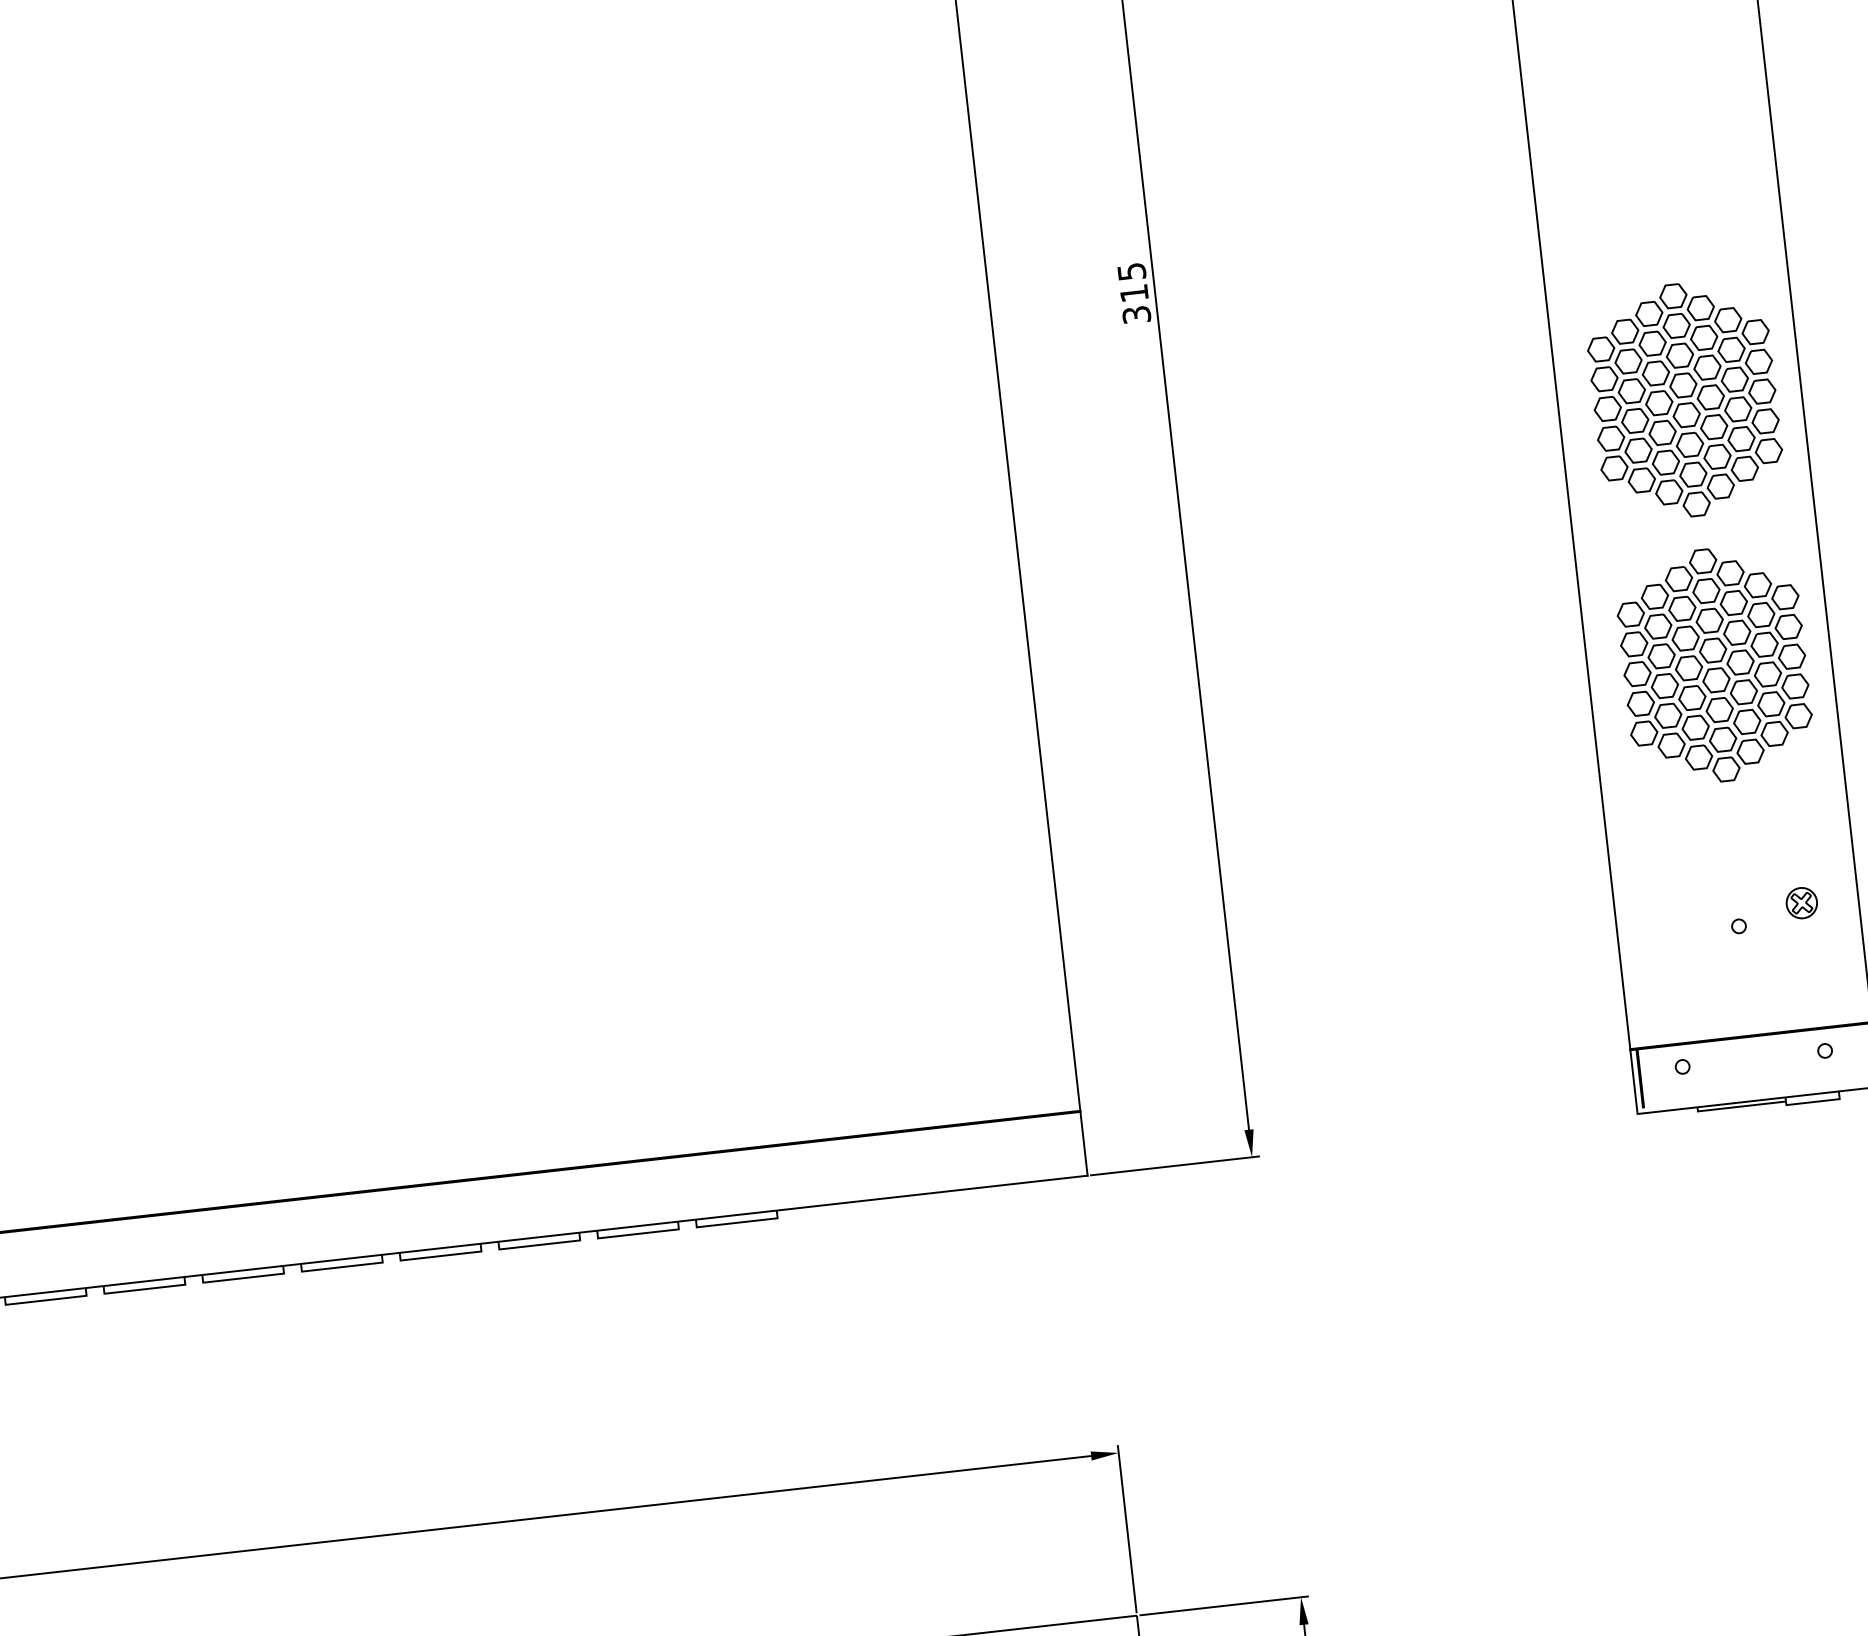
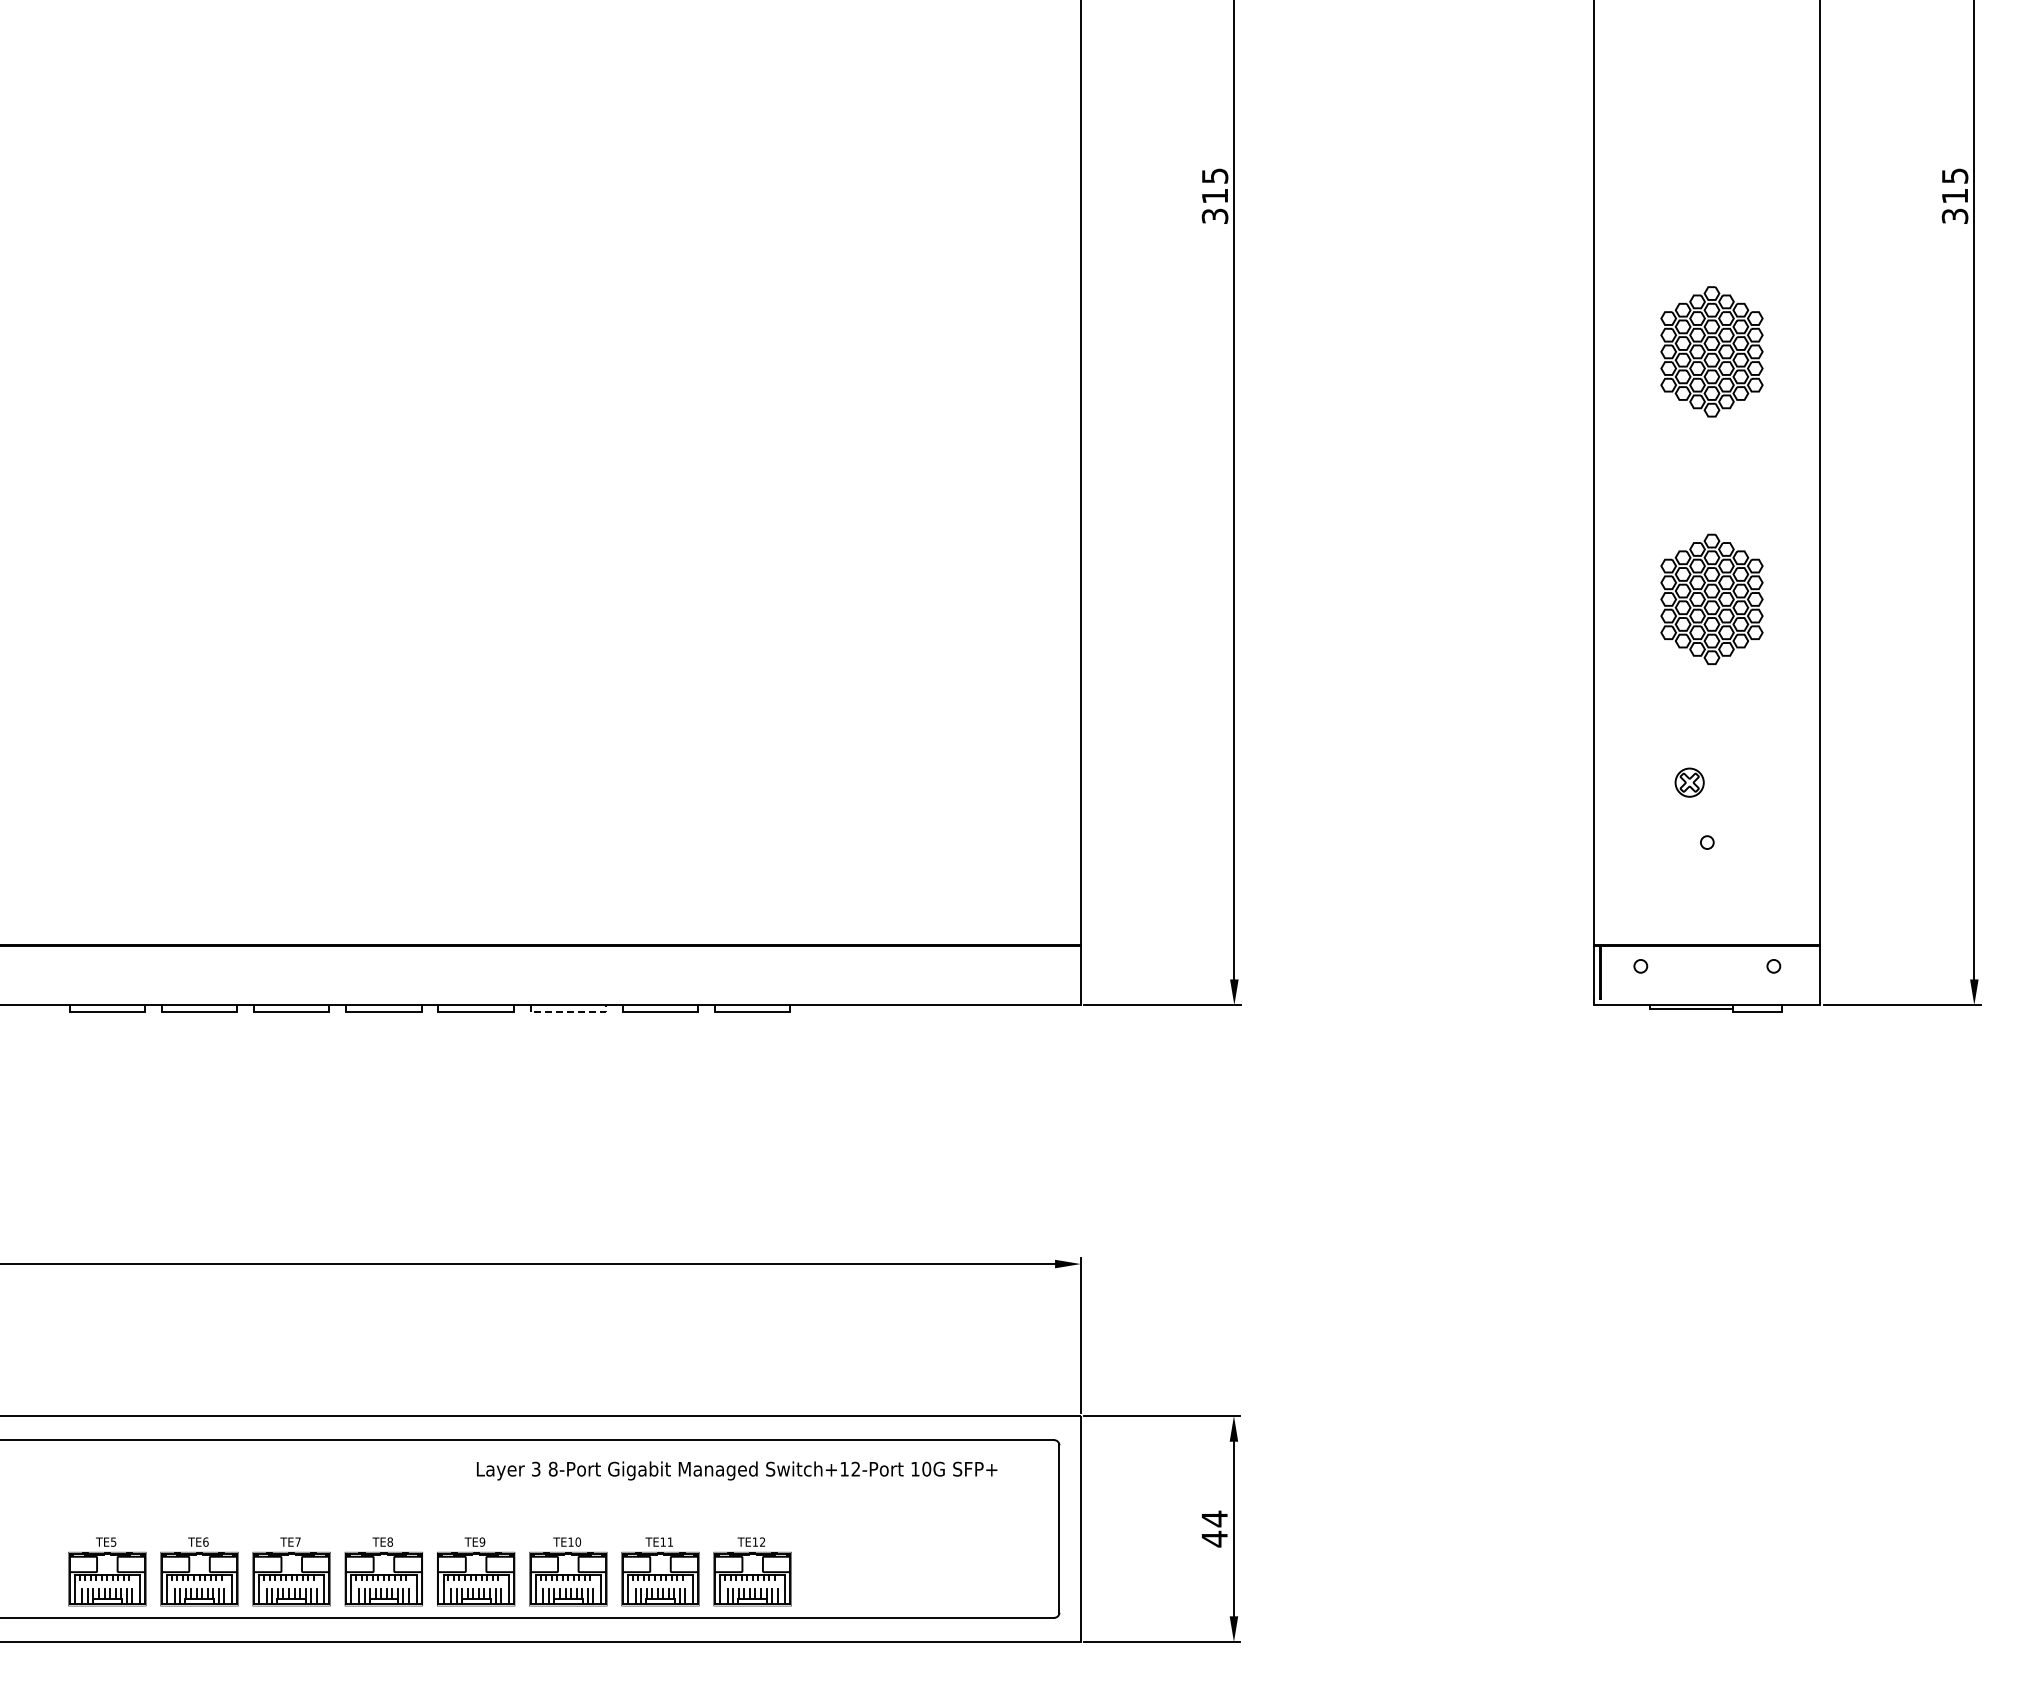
part: (1684, 400) -> (1711, 351), size x0.6
part: (1714, 665) -> (1711, 599), size x0.6
part: (1801, 902) -> (1689, 782), moved
line: (539, 1245) -> (568, 1012), solid -> dashed

